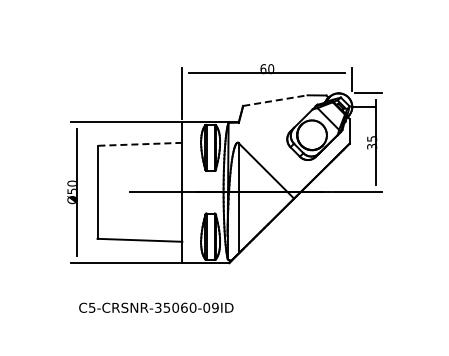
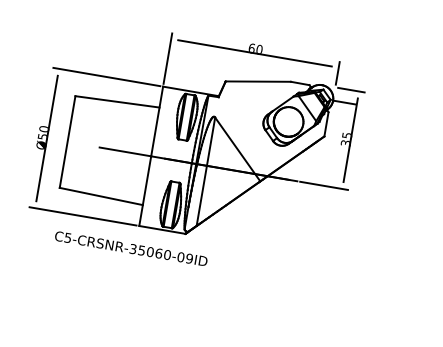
line: (275, 100) -> (258, 81), dashed -> solid
line: (139, 144) -> (117, 101), dashed -> solid
text: (156, 307) -> (131, 248), moved

